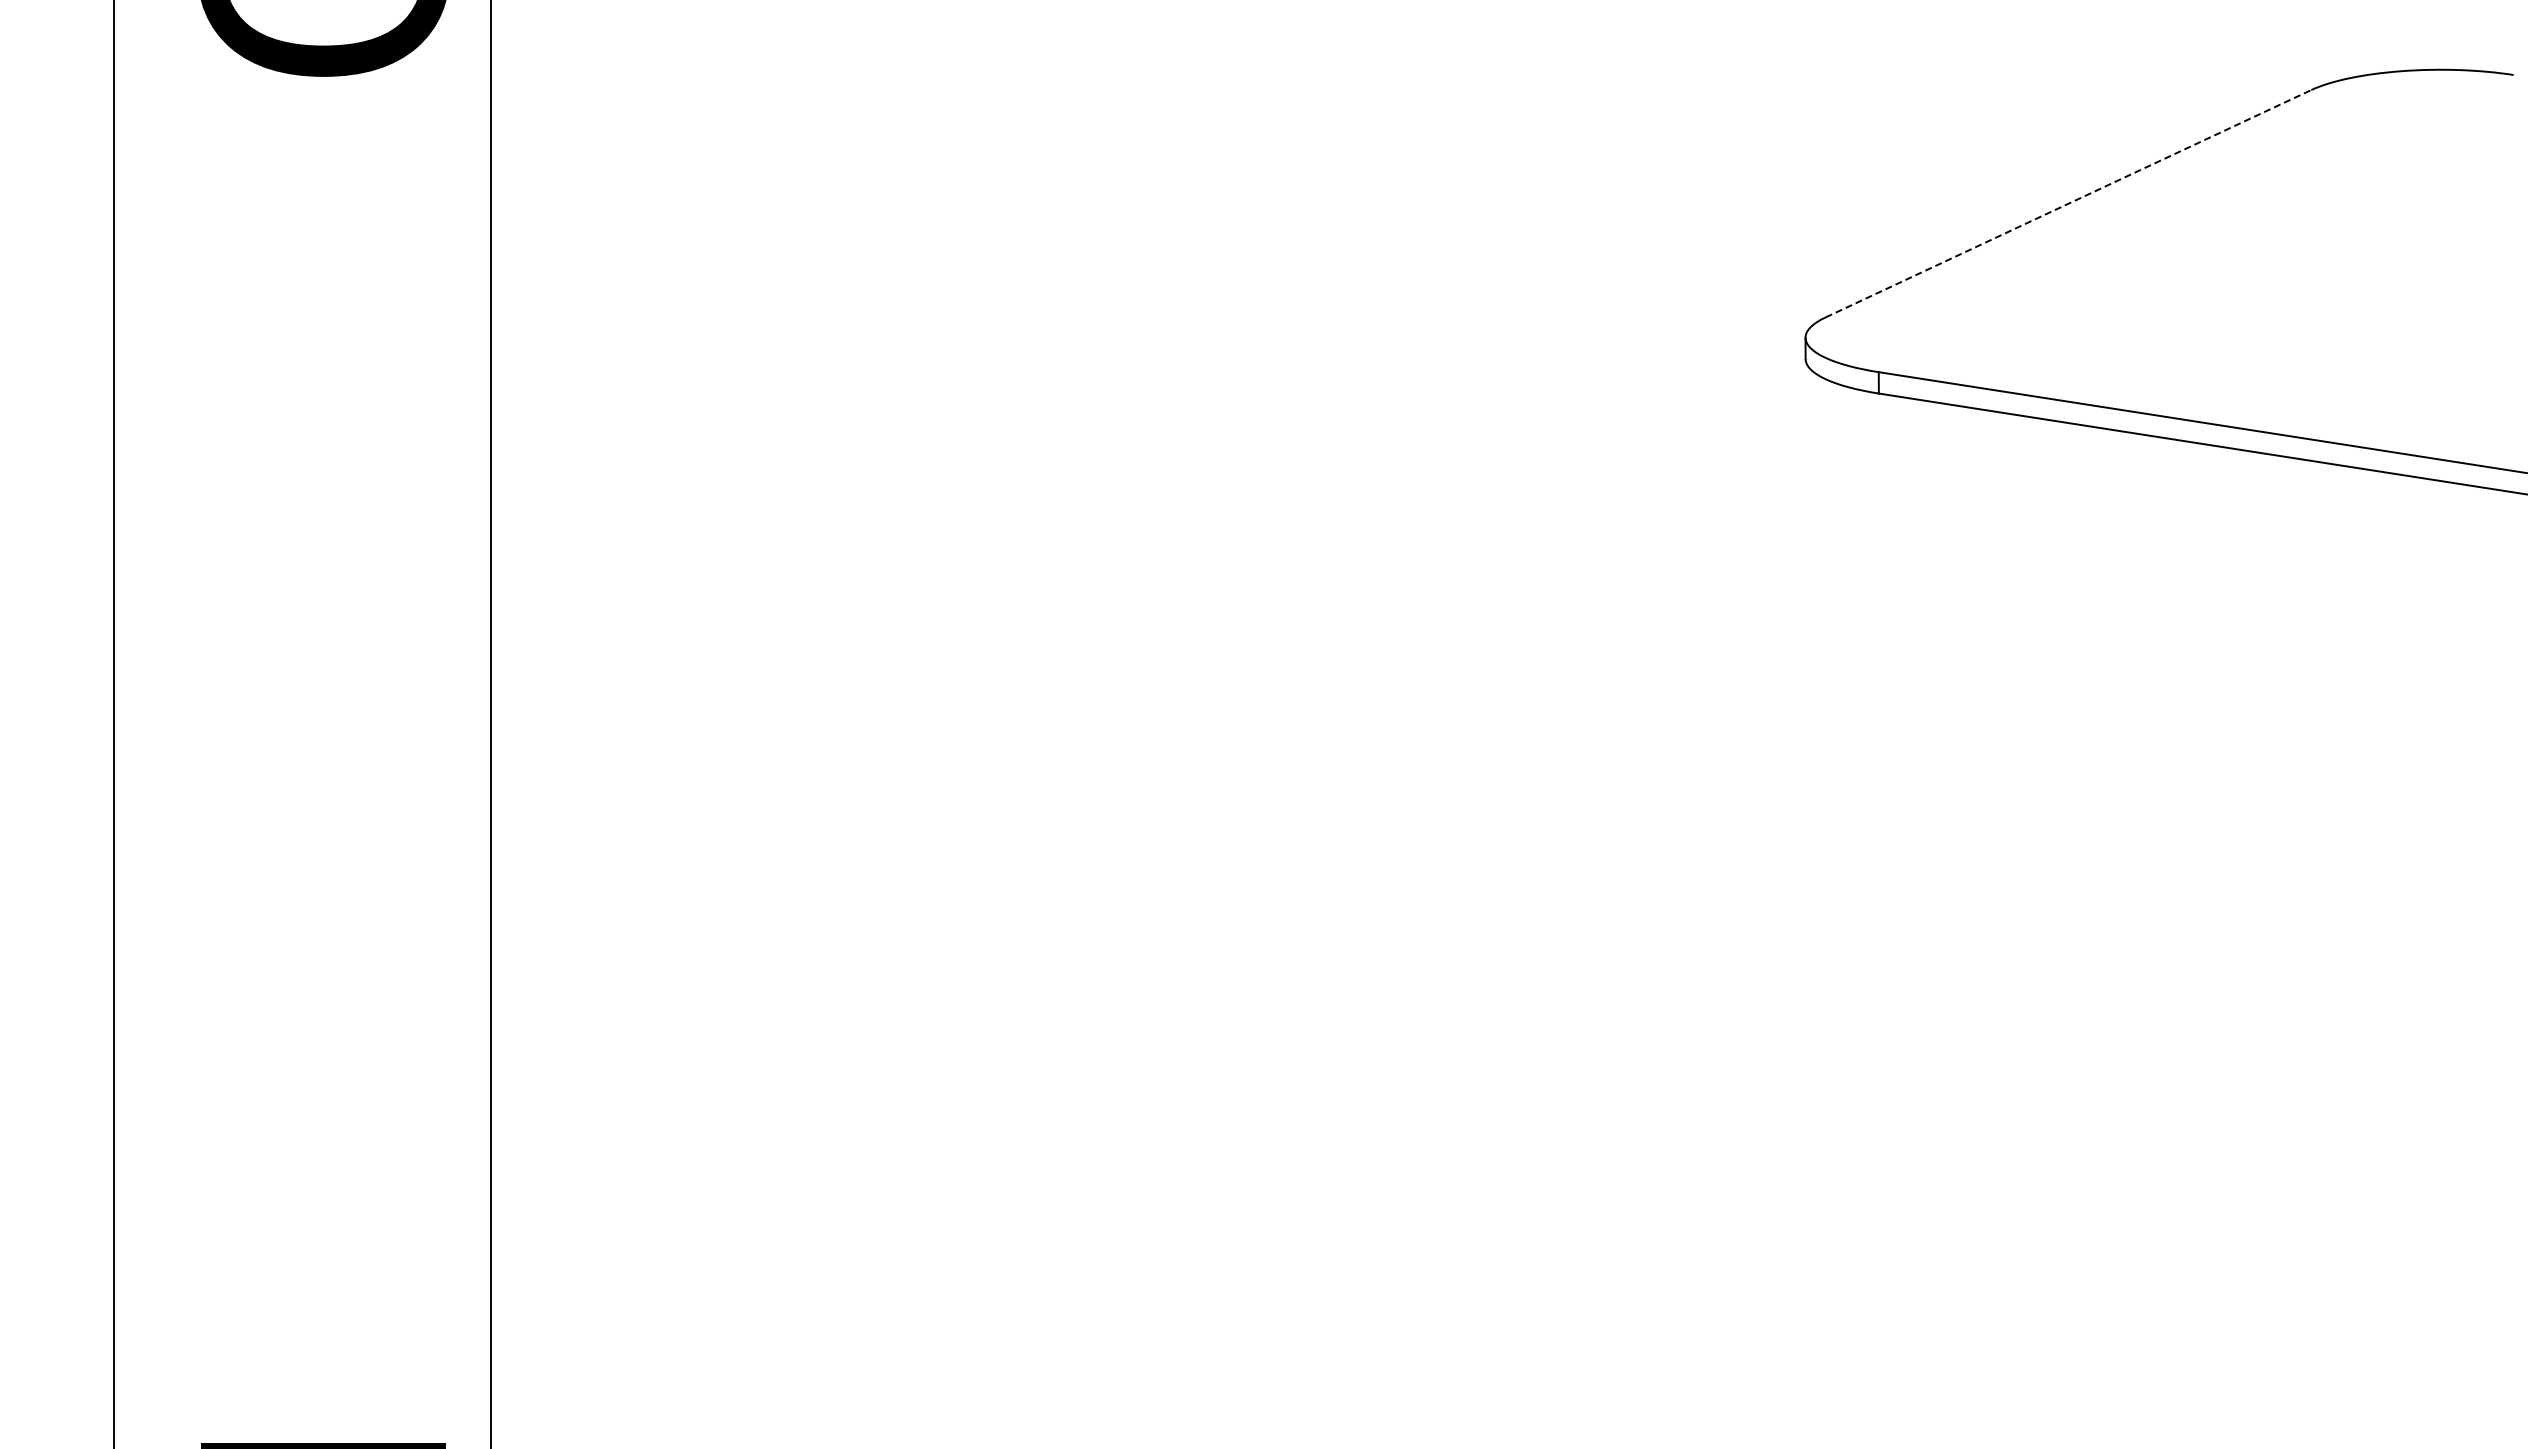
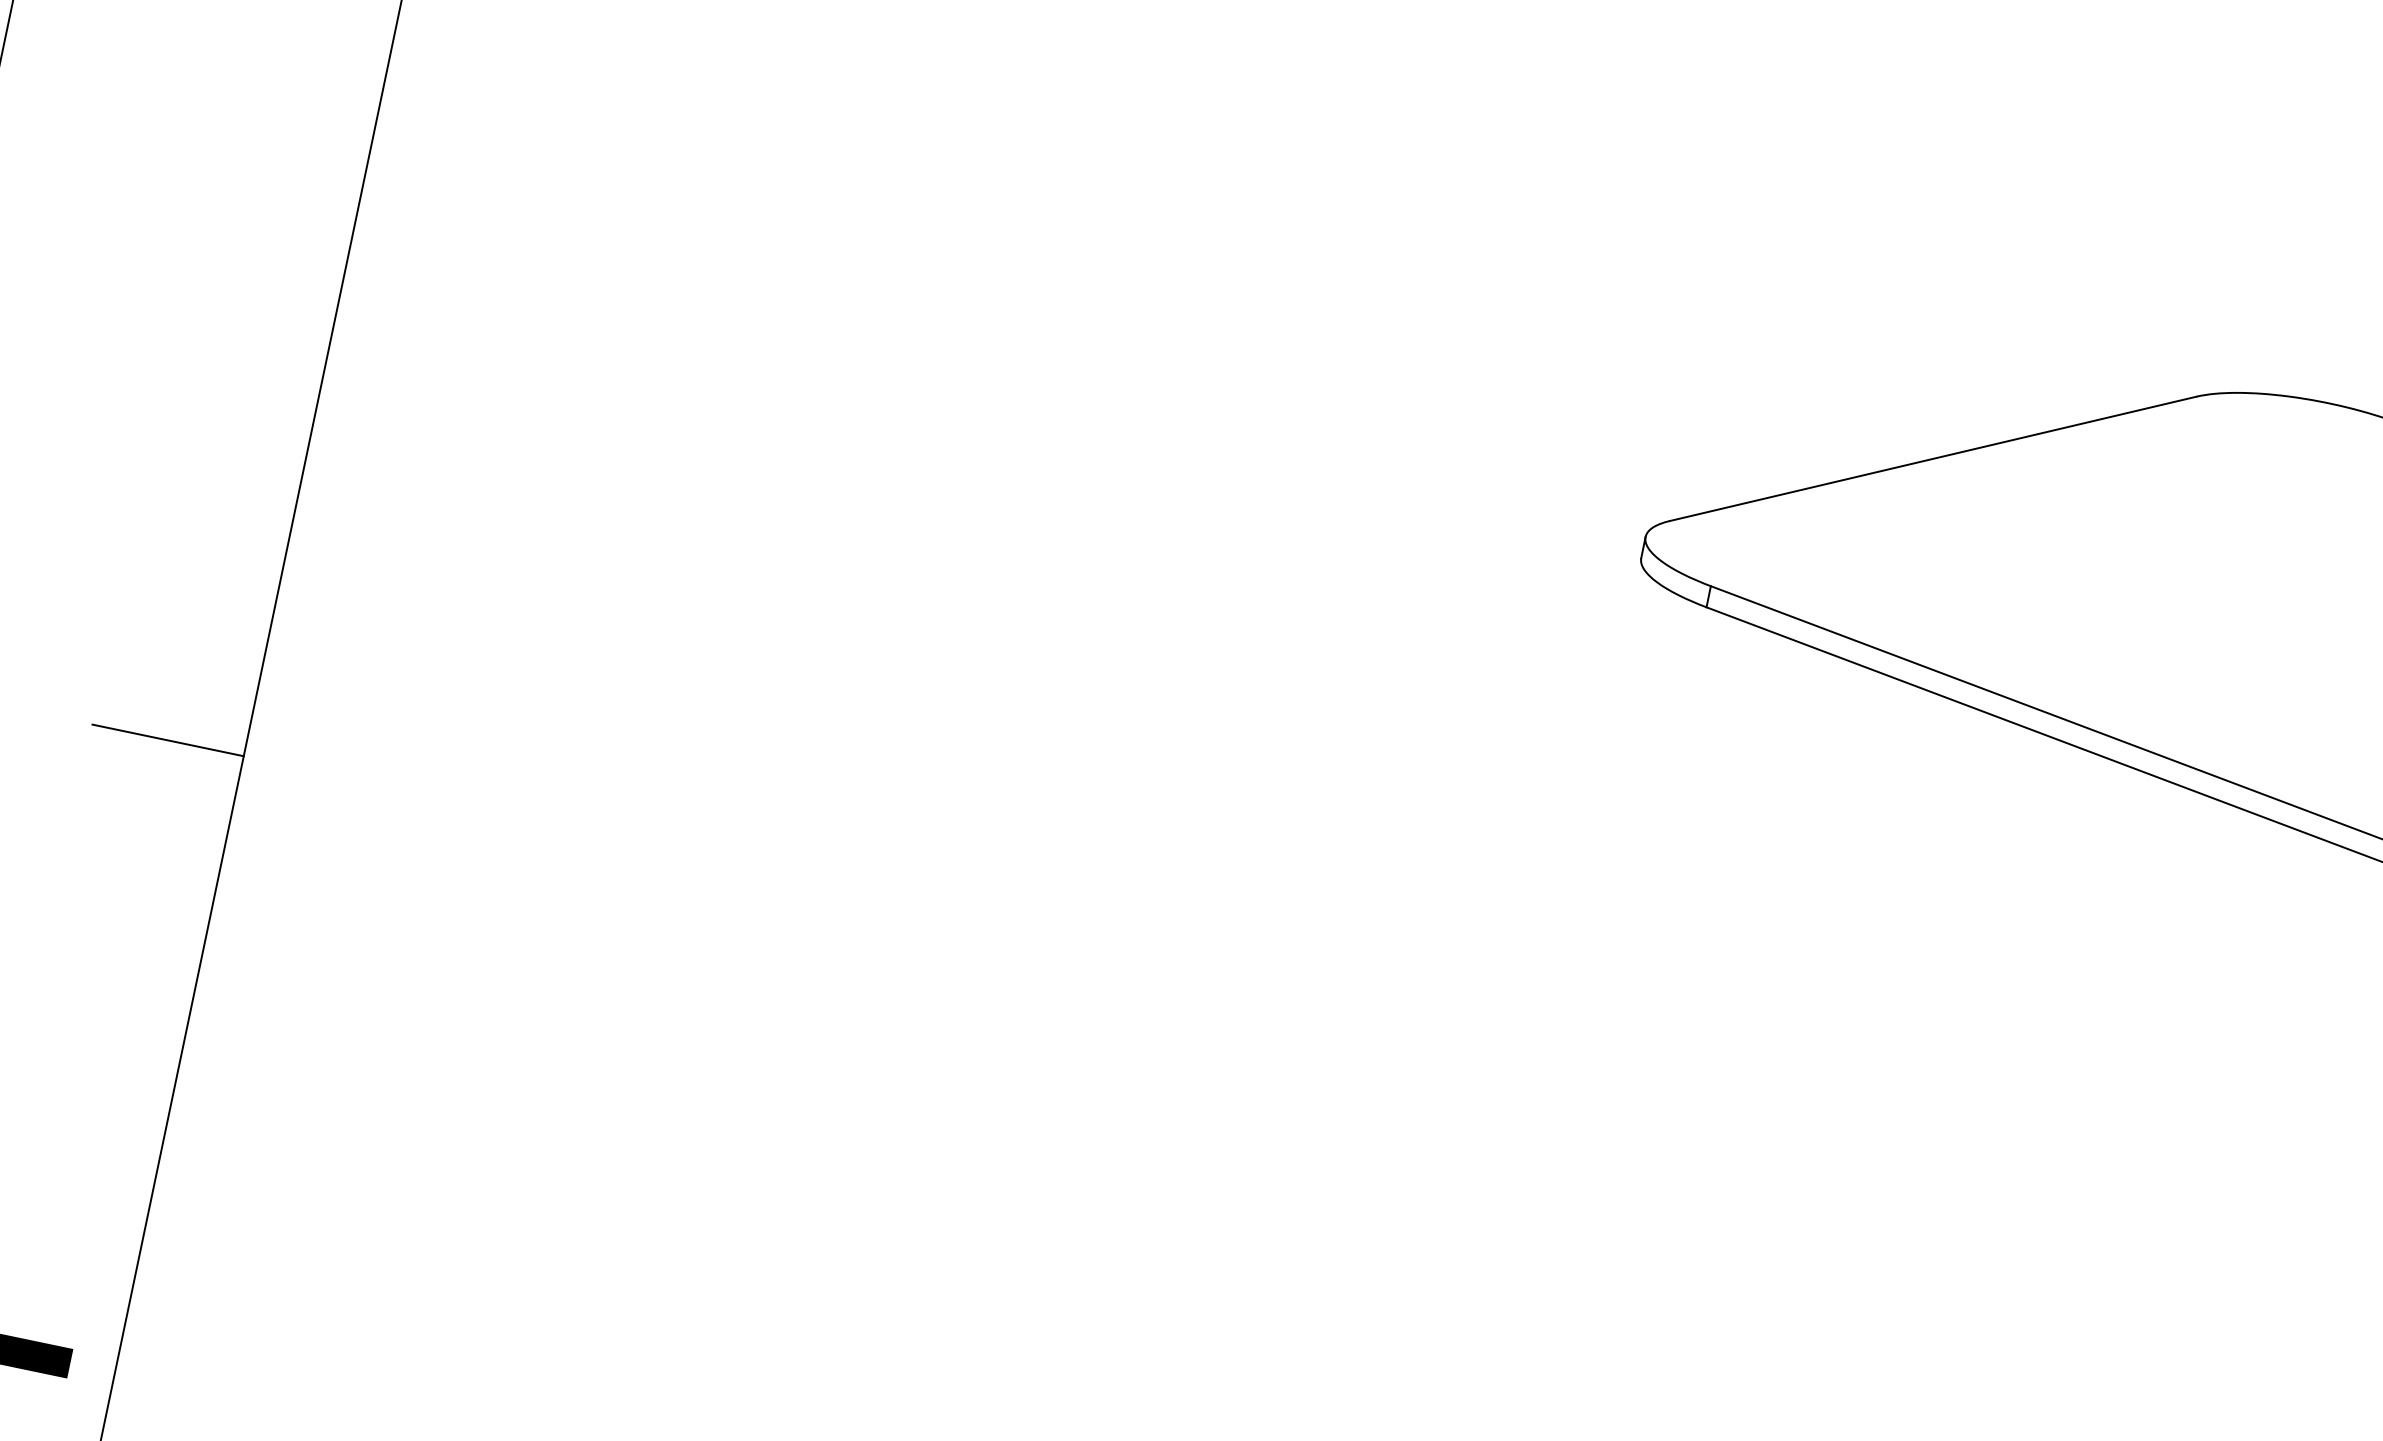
line: (2068, 203) -> (1933, 458), dashed -> solid
line: (414, 834) -> (168, 740), added

